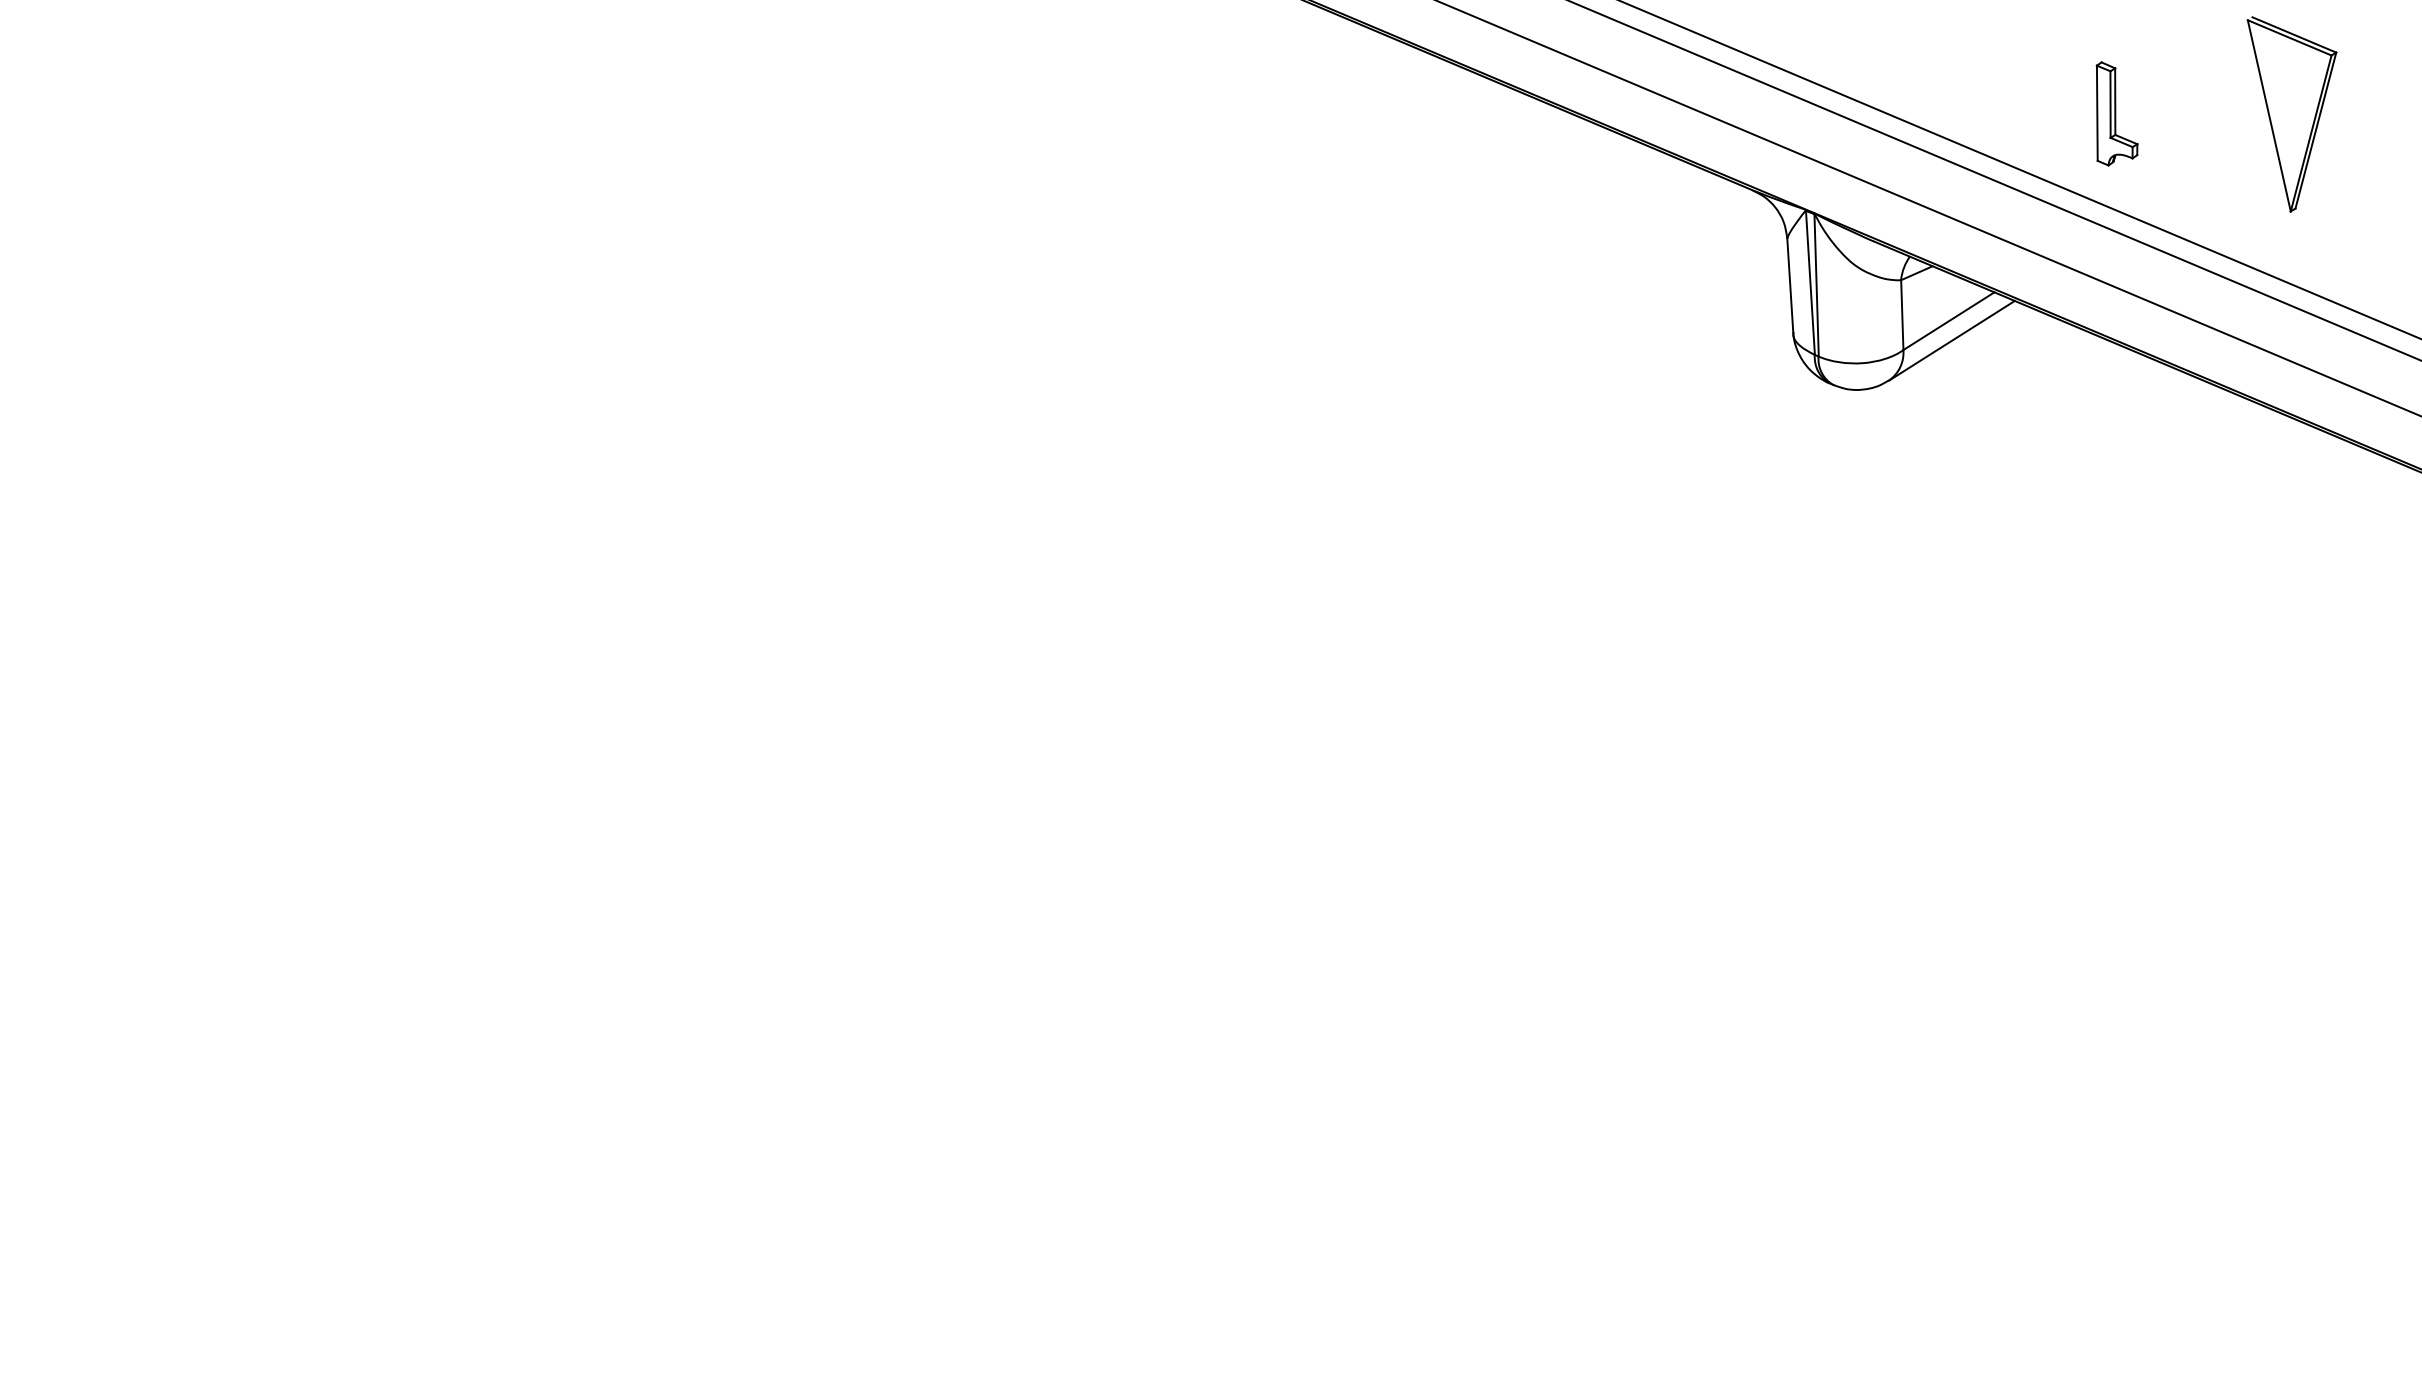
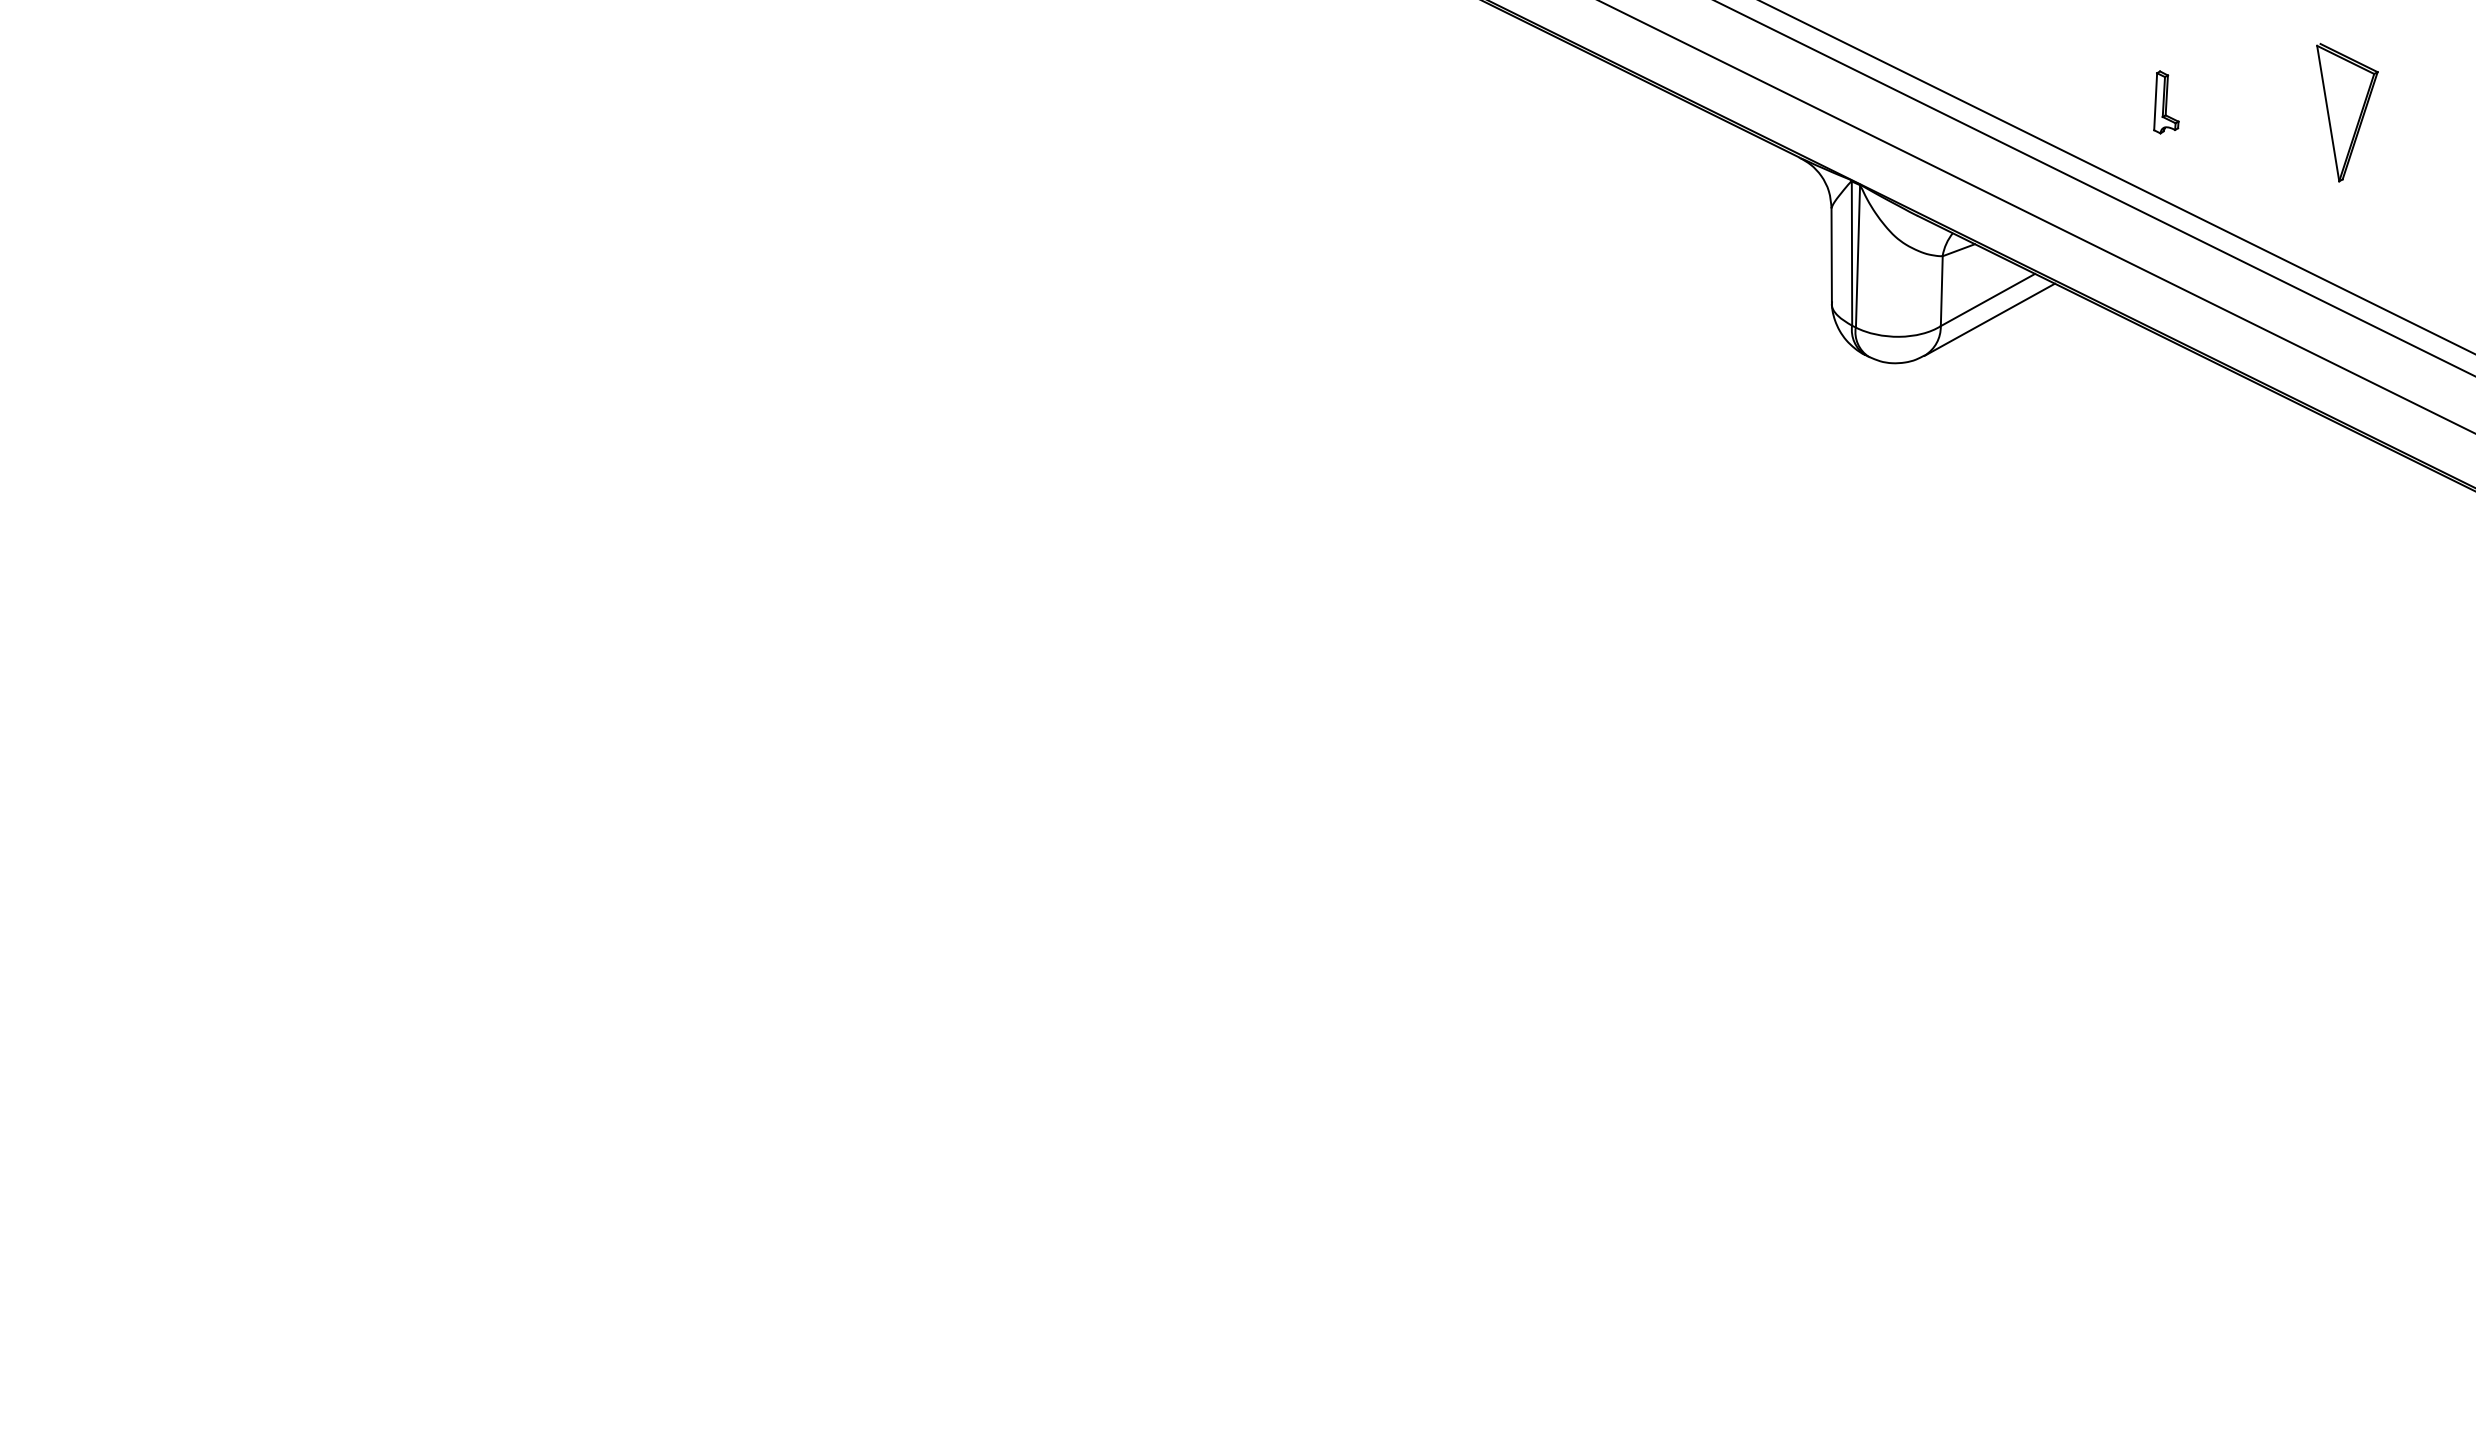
part: (2296, 112) -> (2347, 112), size x0.7
part: (2115, 113) -> (2166, 102), size x0.6

